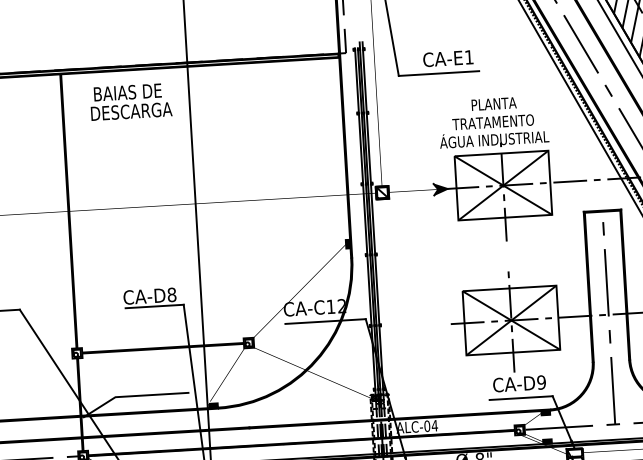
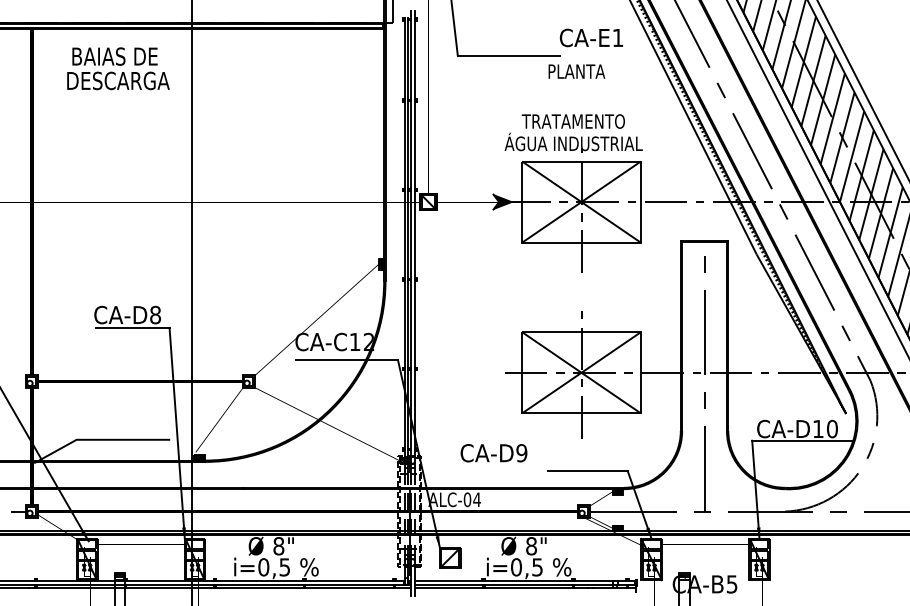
text: (448, 58) -> (591, 37), moved
text: (493, 103) -> (576, 71), moved
text: (519, 384) -> (493, 453), moved

